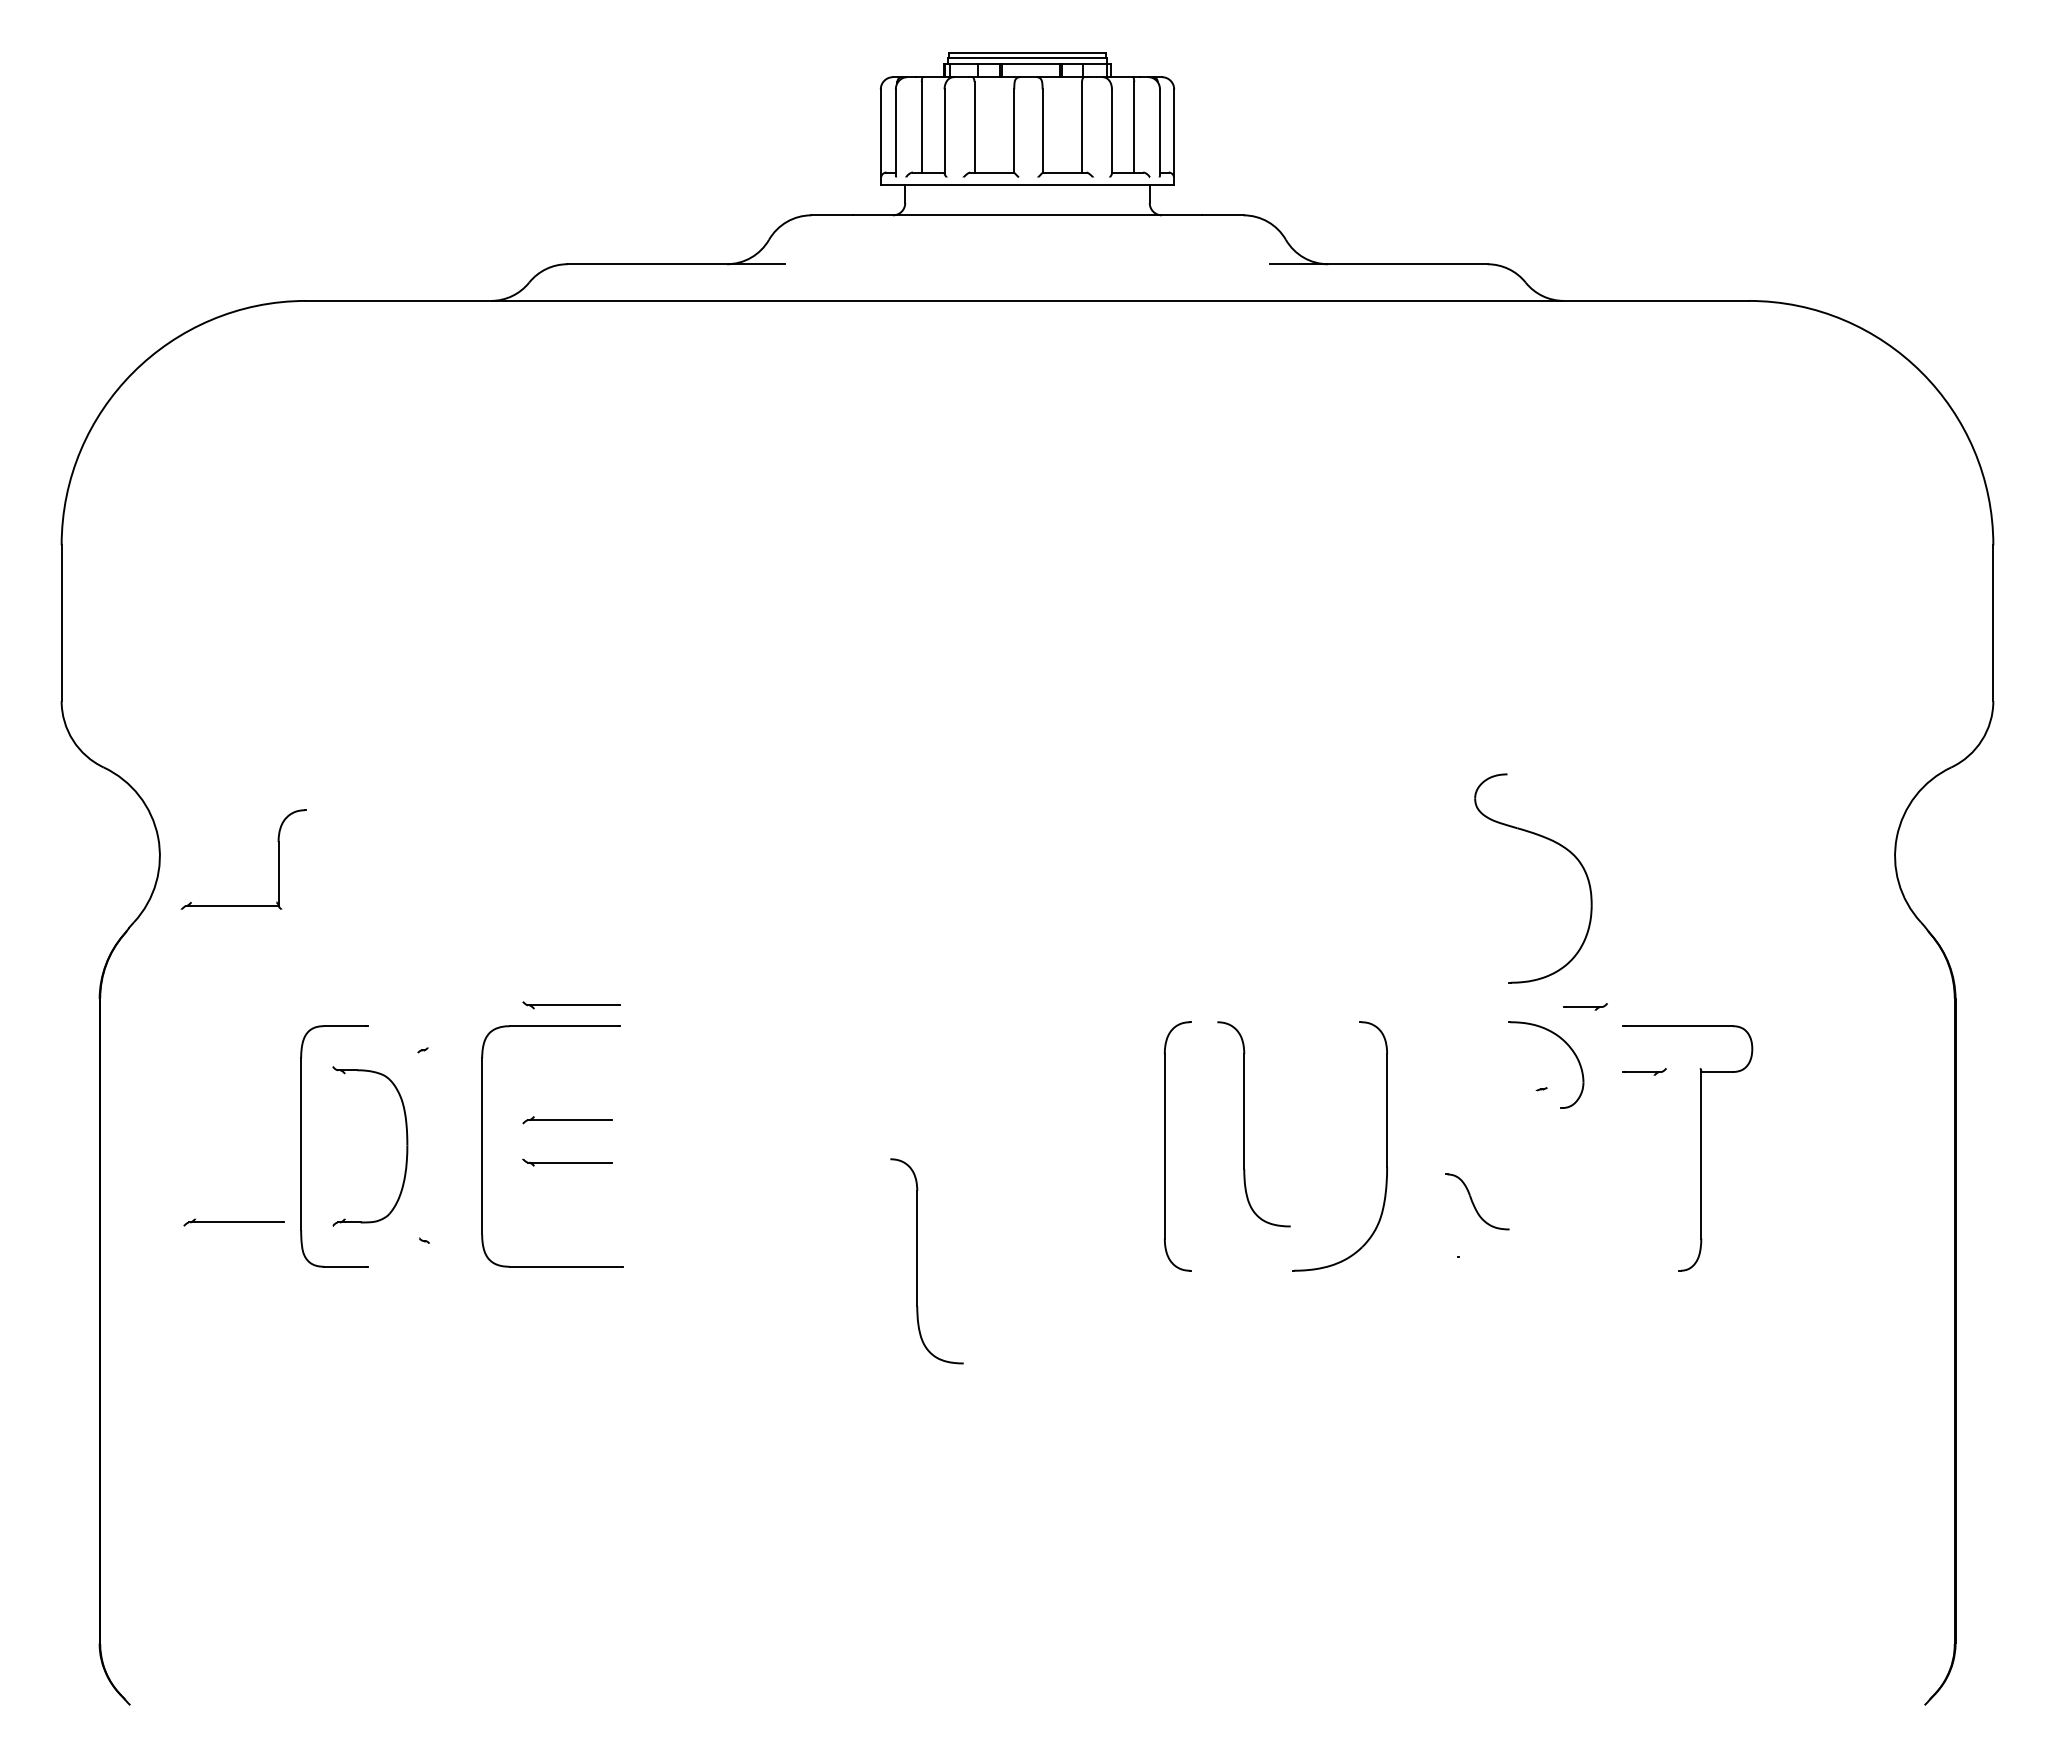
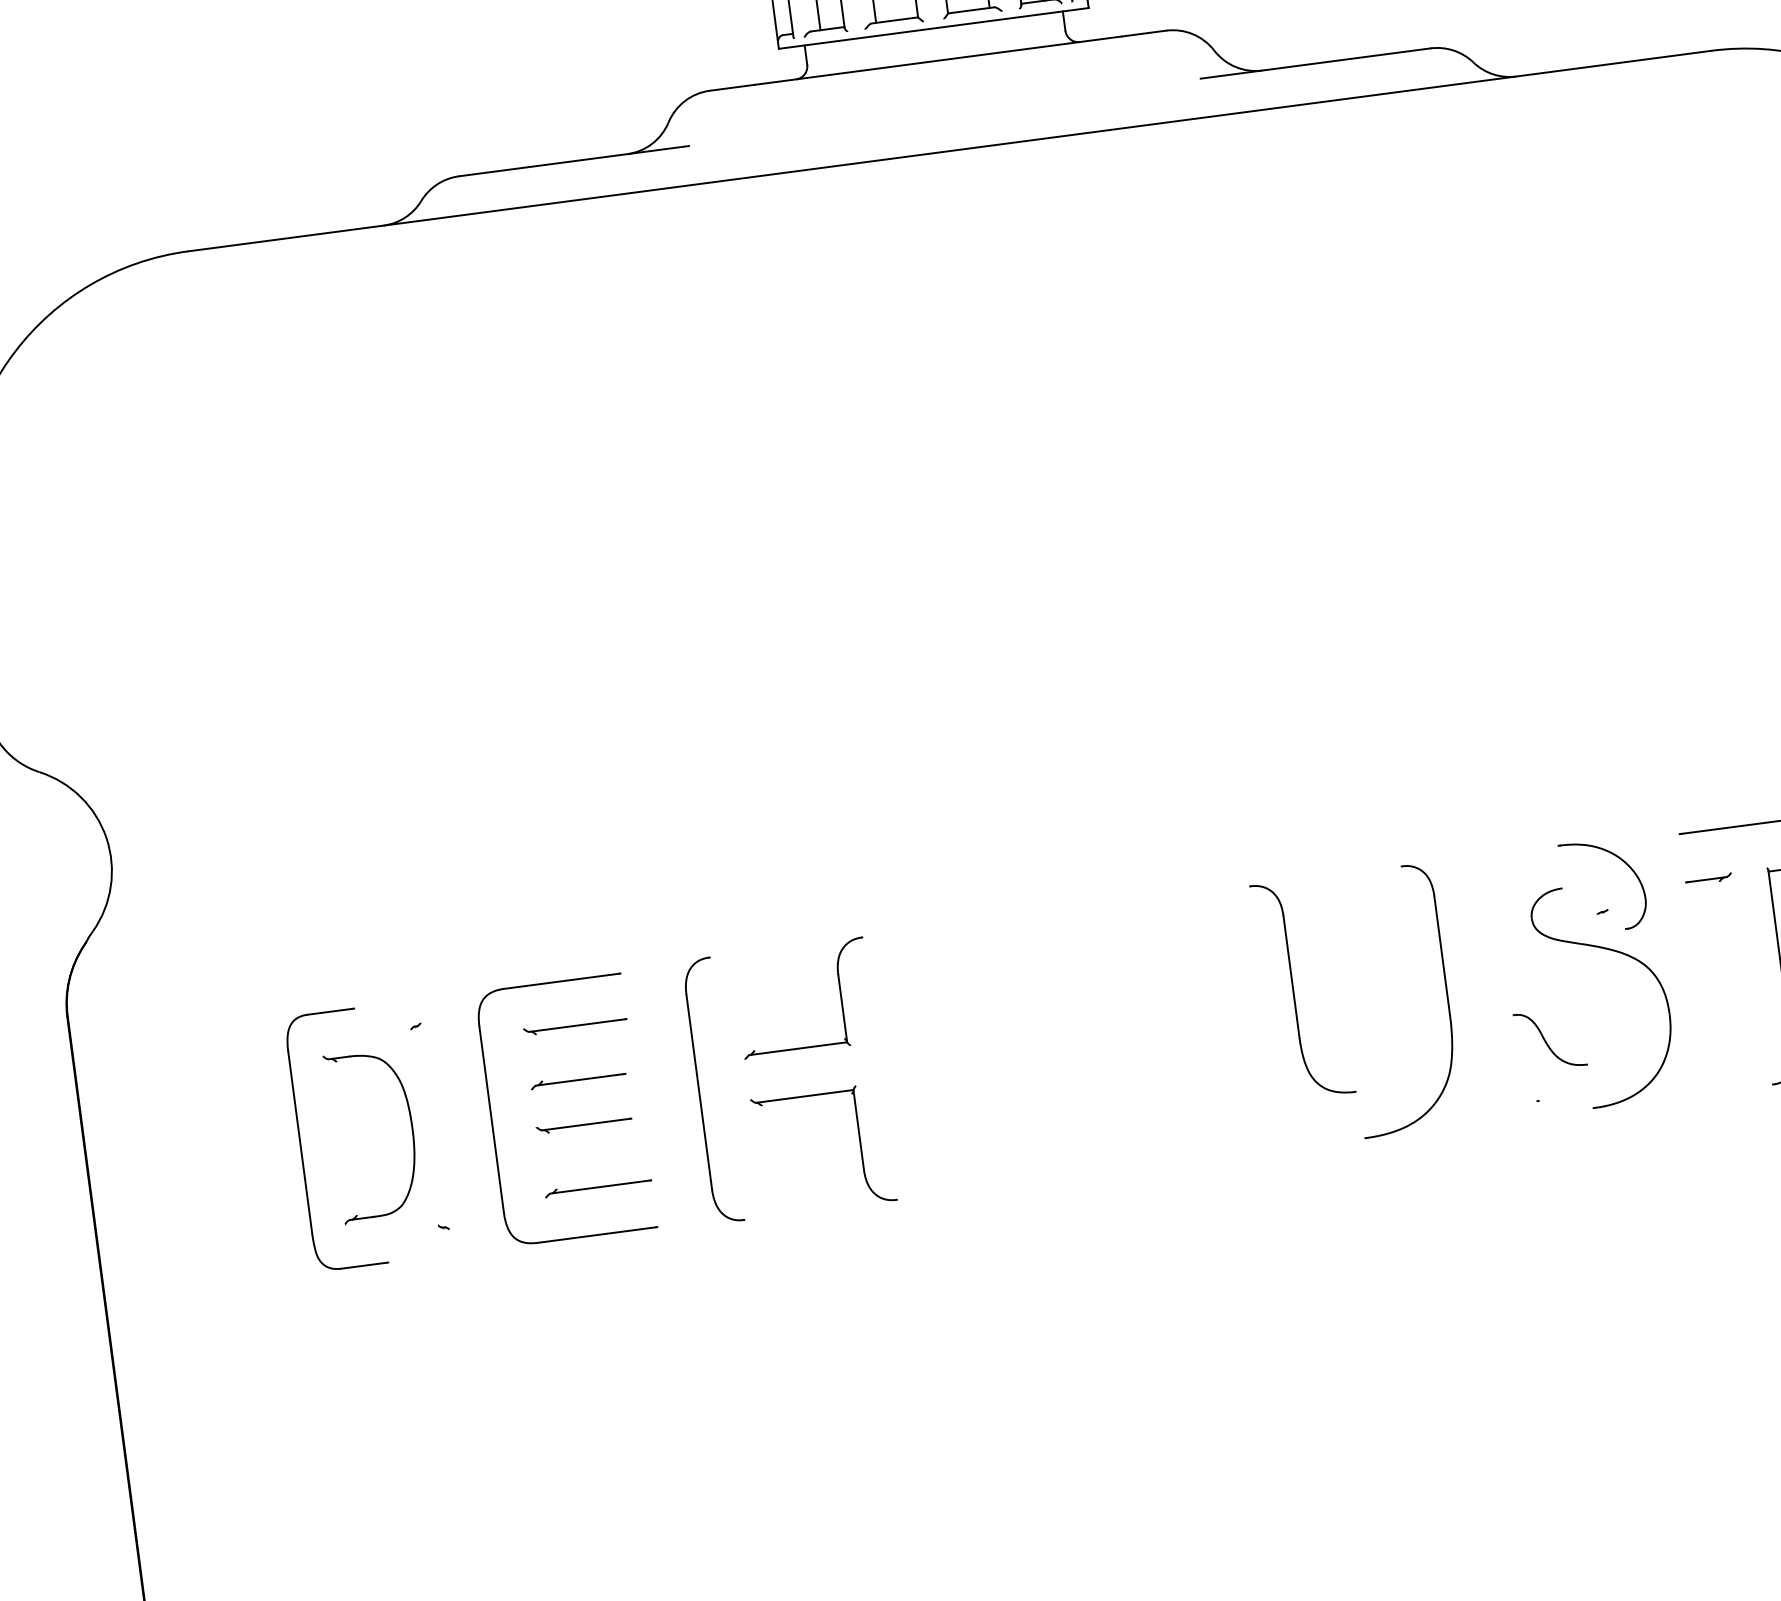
part: (1546, 839) -> (1612, 951), moved
part: (278, 859) -> (840, 993), moved
part: (571, 1005) -> (575, 1025), moved
part: (1585, 1006) -> (1637, 818), removed
part: (1165, 1146) -> (700, 1092), moved
part: (822, 1215) -> (860, 1145), added
part: (233, 1222) -> (597, 1187), moved
part: (917, 1261) -> (967, 1180), removed

